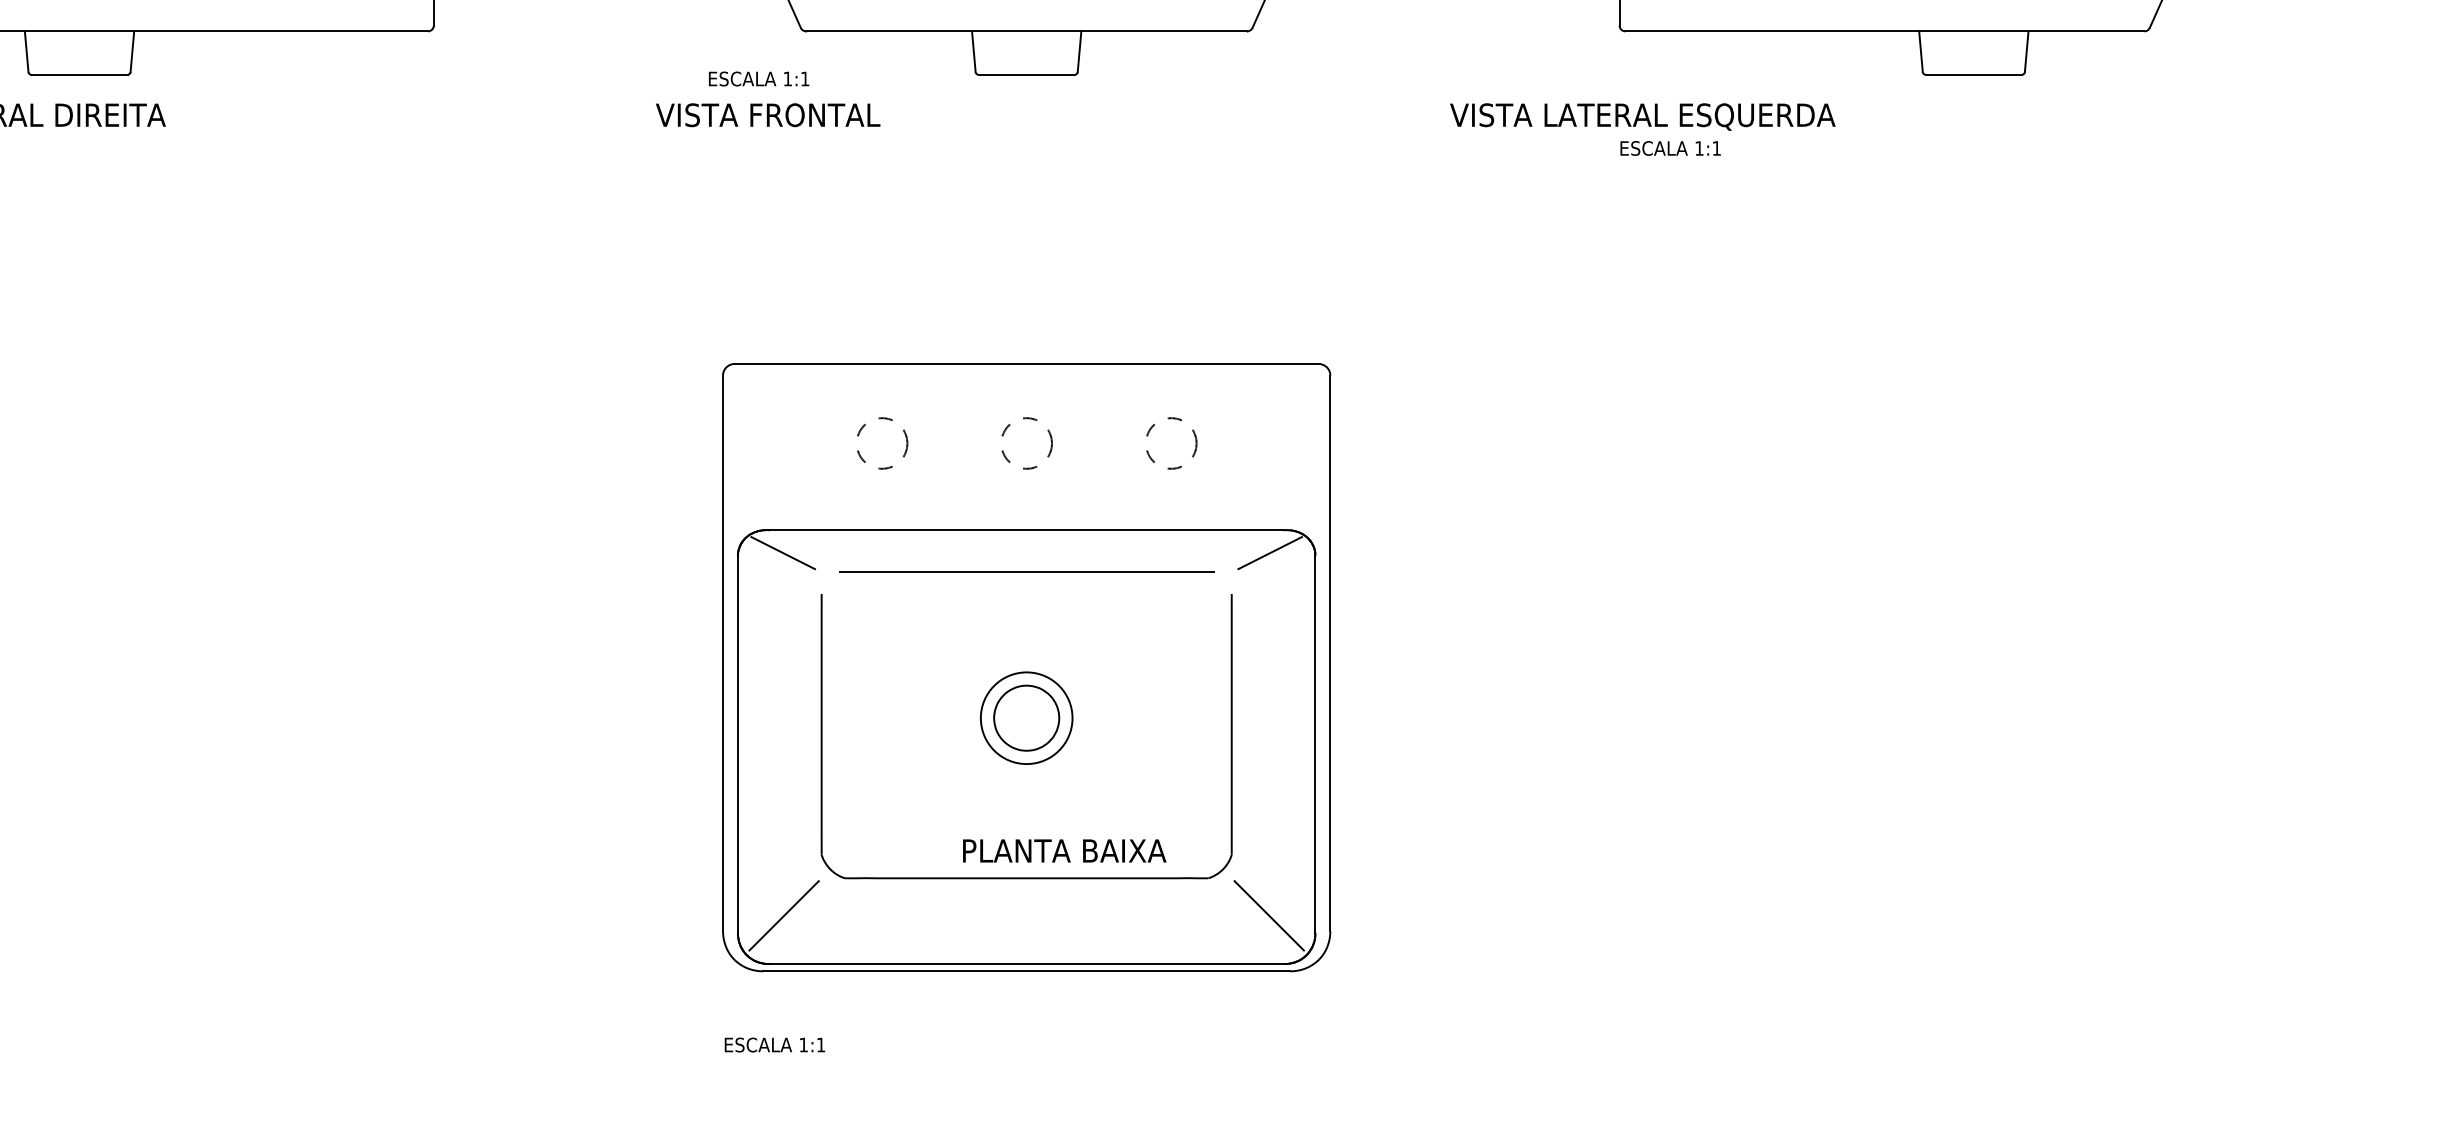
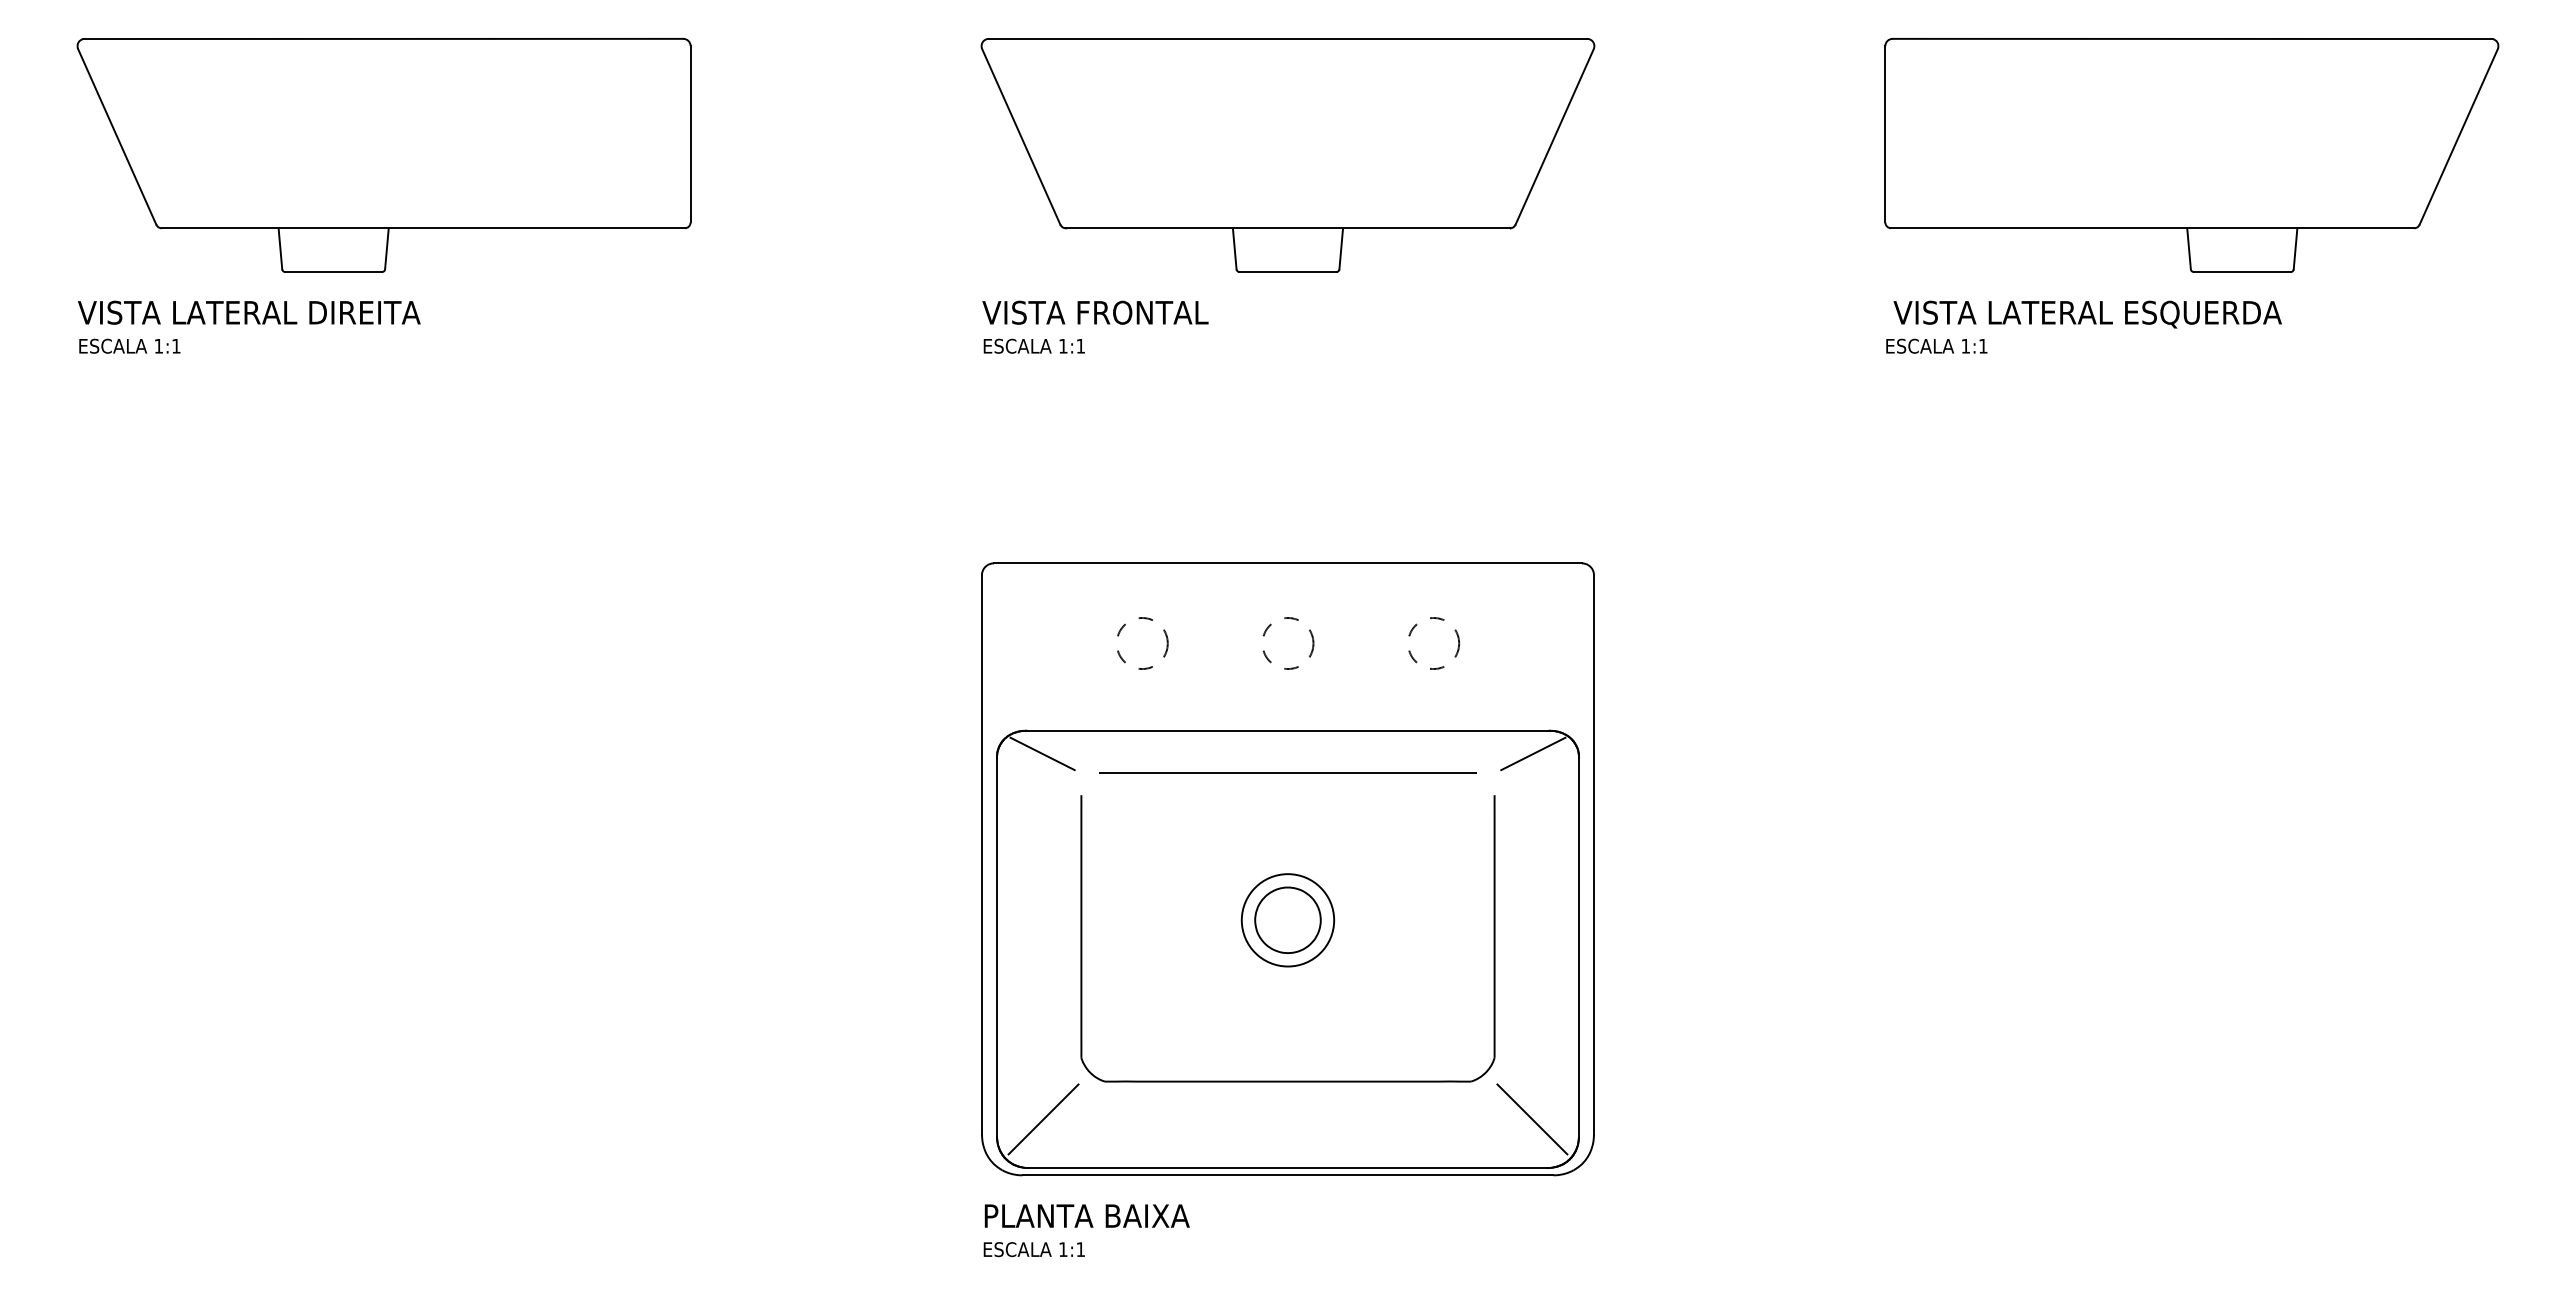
text: (758, 78) -> (1033, 345), moved
text: (768, 114) -> (1095, 312), moved
text: (1642, 116) -> (2087, 314), moved
text: (1063, 850) -> (1086, 1215), moved

